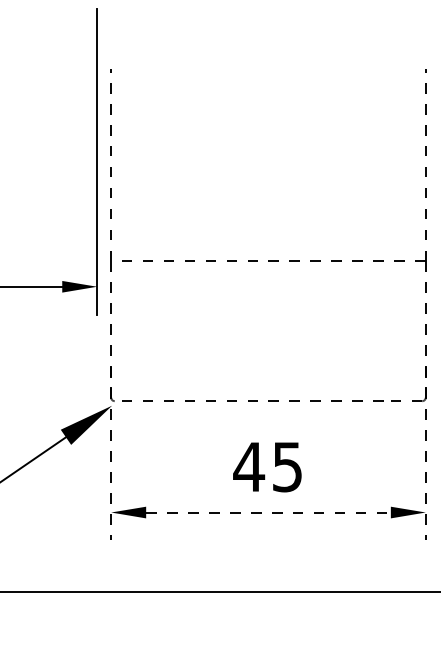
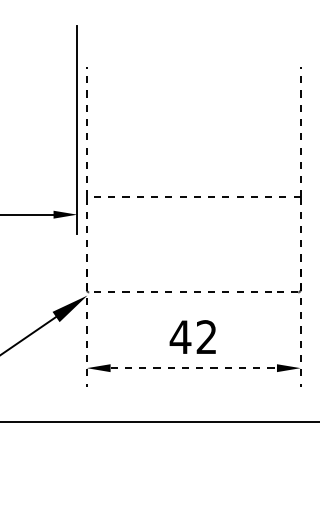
text: (287, 467) -> (206, 337), 45 -> 42

